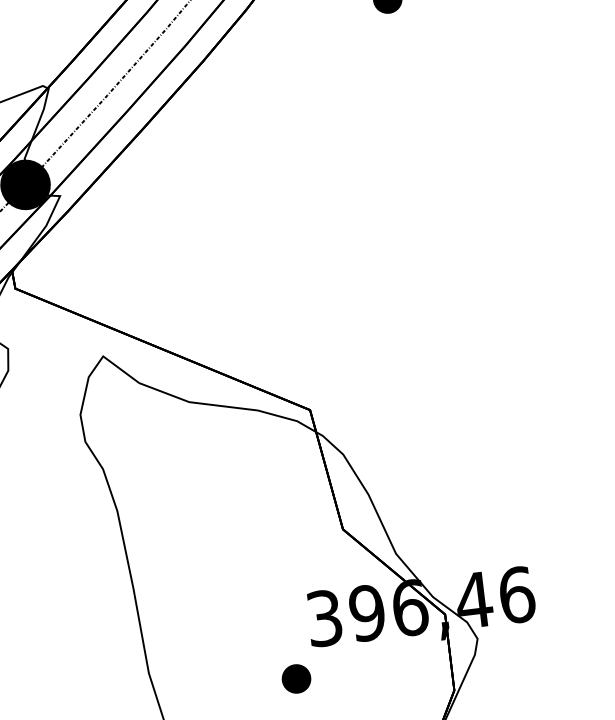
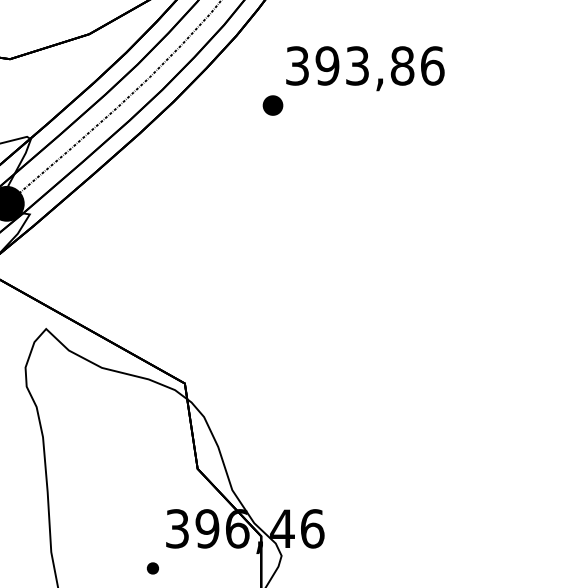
part: (295, 679) -> (152, 568), size x0.6

